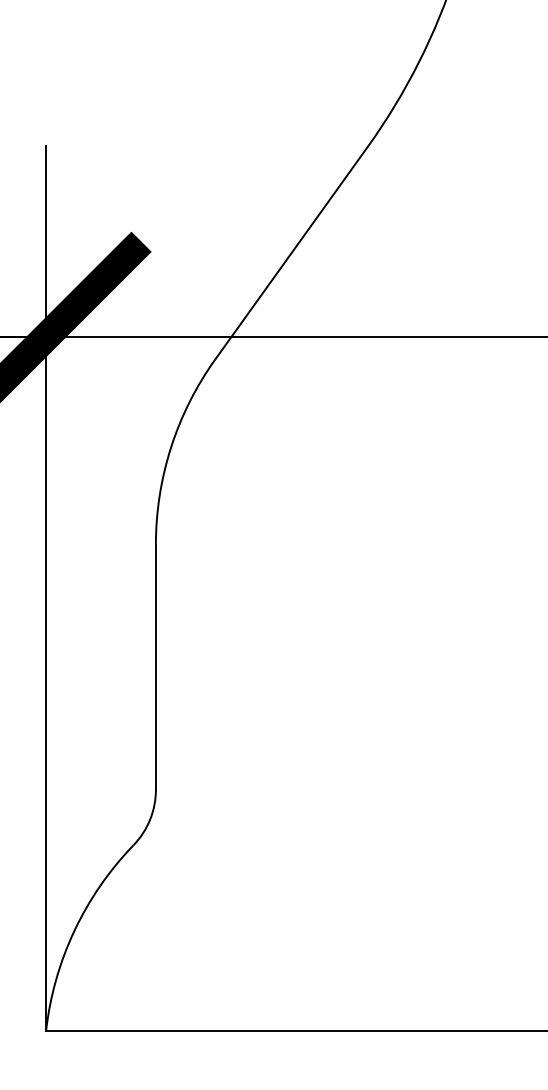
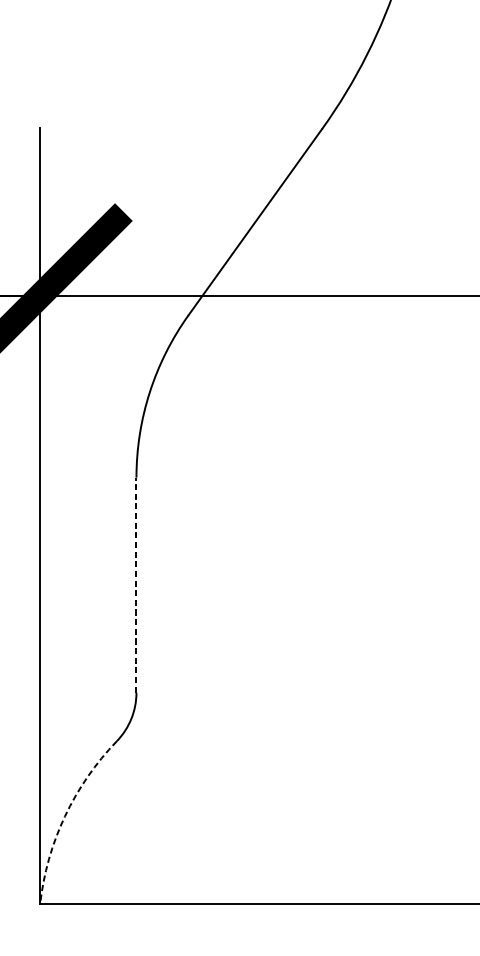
line: (155, 667) -> (136, 585), solid -> dashed
arc: (74, 930) -> (65, 816), solid -> dashed

